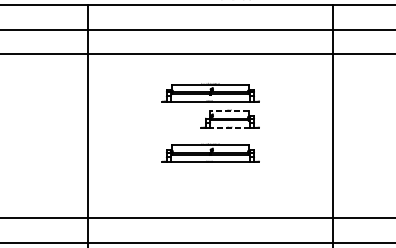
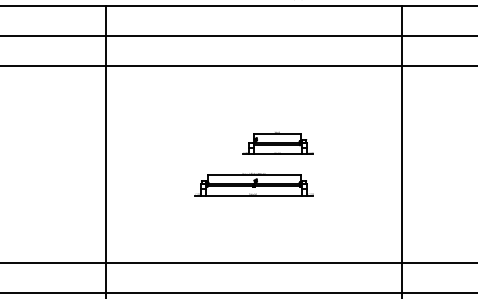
part: (210, 92) -> (253, 111), removed
line: (229, 110) -> (276, 133), dashed -> solid
line: (229, 128) -> (277, 154), dashed -> solid

